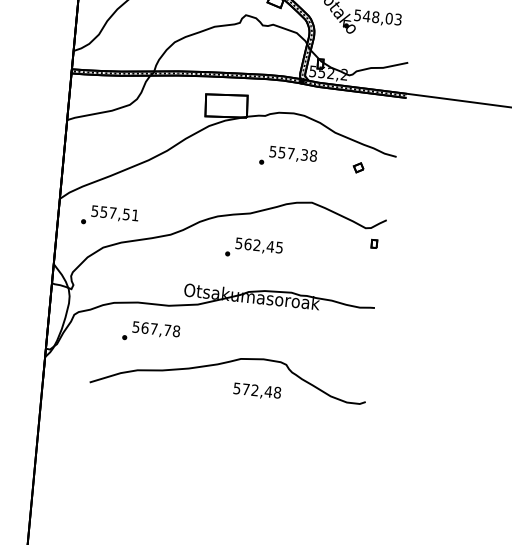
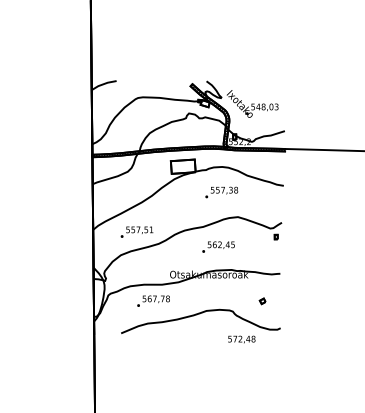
part: (358, 168) -> (262, 301), moved
text: (109, 215) -> (136, 231), moved
text: (254, 247) -> (218, 246), moved
text: (256, 391) -> (241, 339), moved

